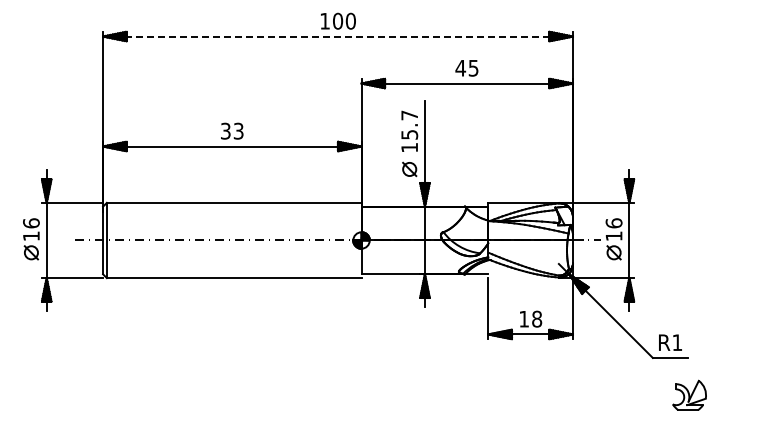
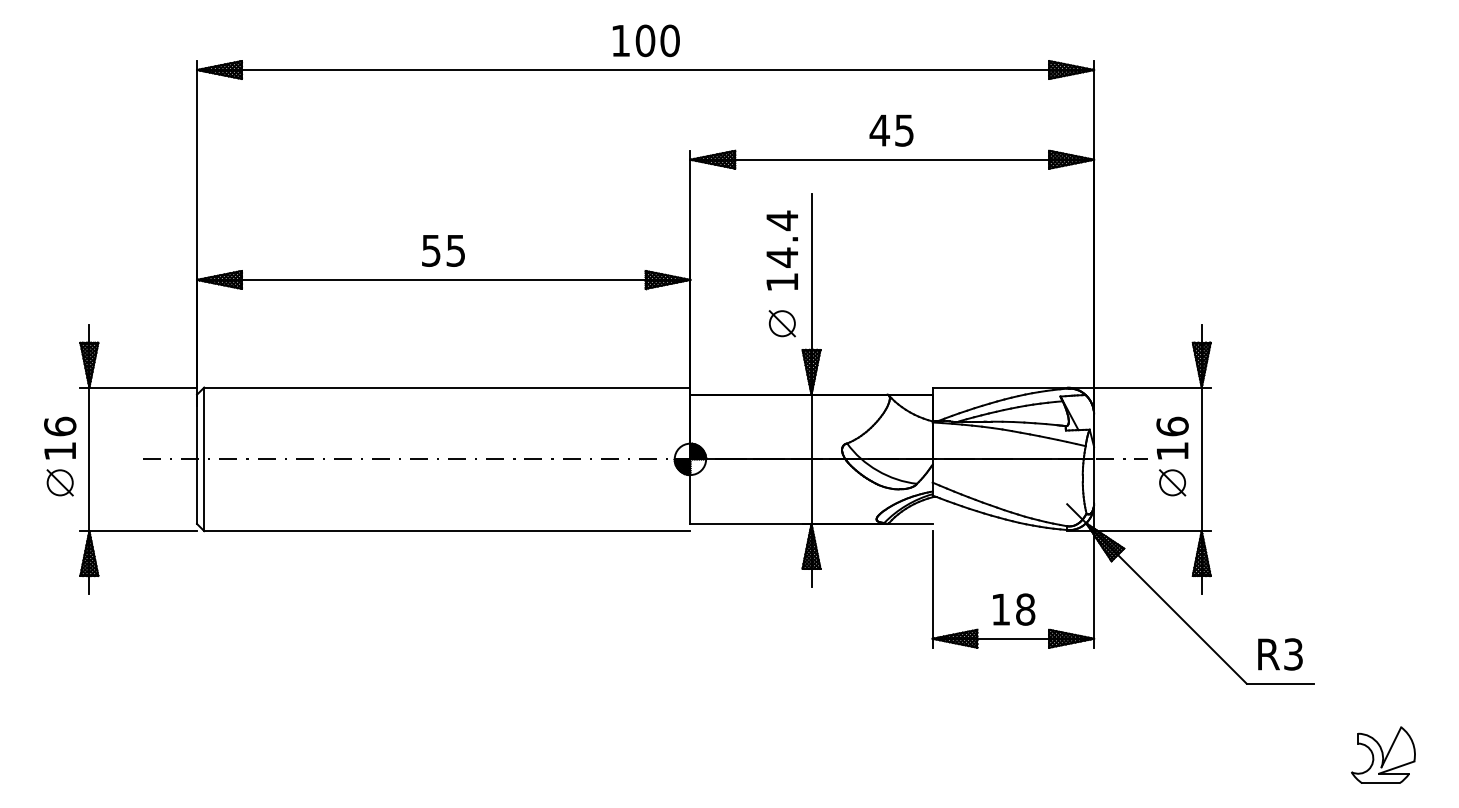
line: (338, 36) -> (646, 69), dashed -> solid
text: (409, 125) -> (782, 239), 15.7 -> 14.4
text: (232, 130) -> (444, 249), 33 -> 55
text: (677, 342) -> (1293, 654), R1 -> R3
part: (689, 394) -> (1383, 753), moved

